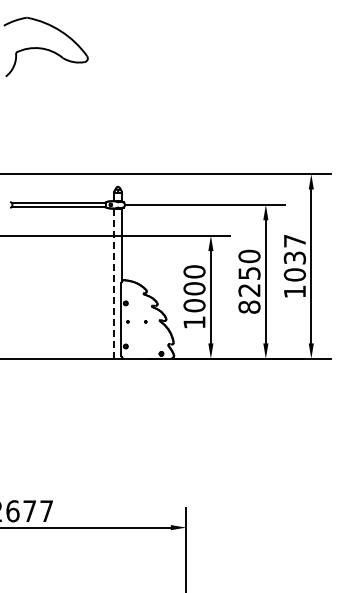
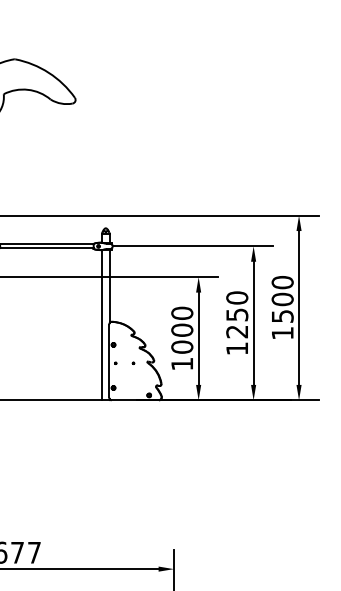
text: (294, 257) -> (282, 299), 1037 -> 1500
line: (114, 284) -> (102, 326), dashed -> solid
text: (249, 306) -> (237, 348), 8250 -> 1250

